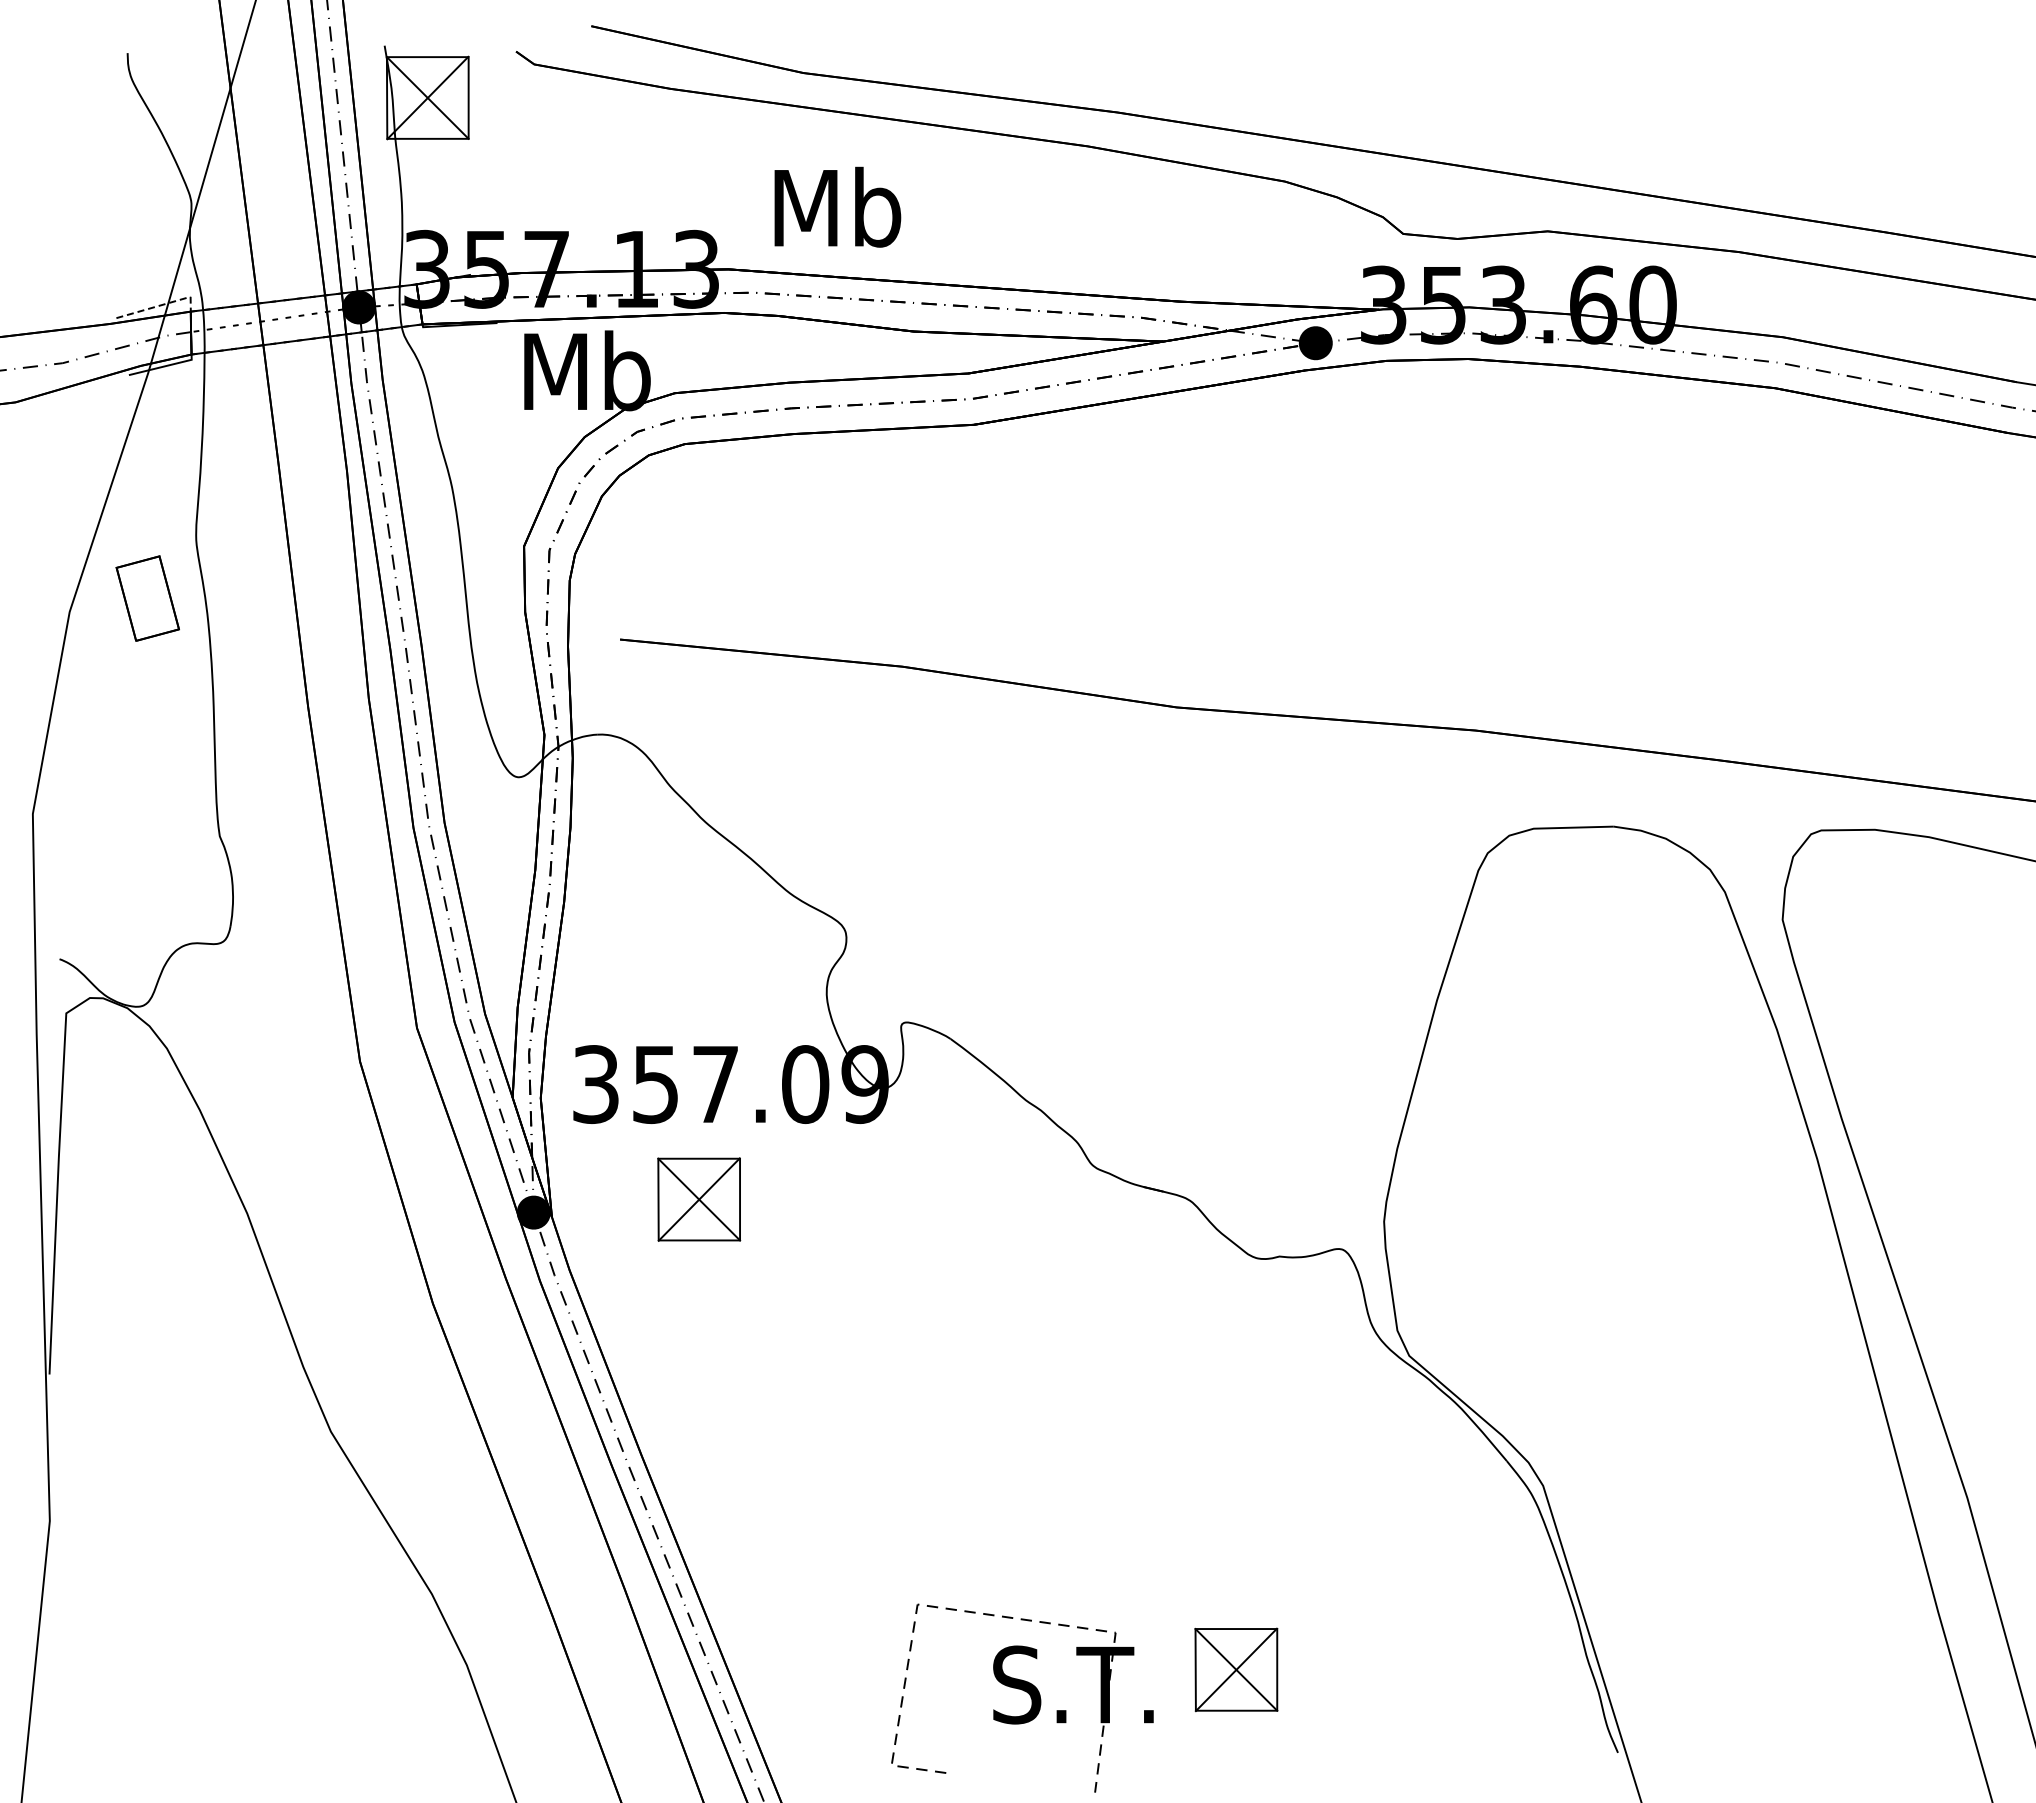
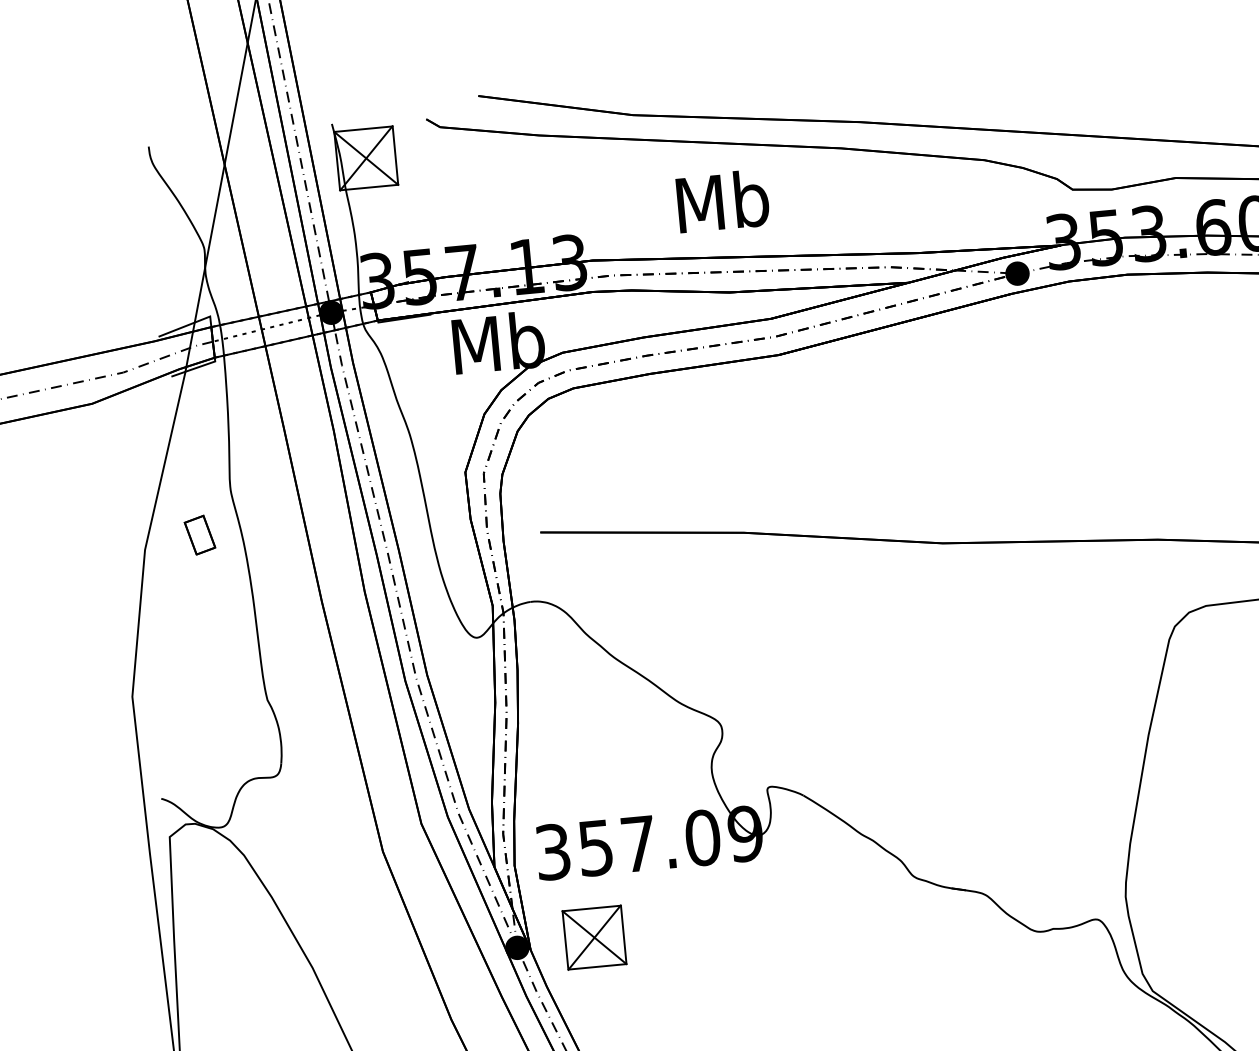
text: (837, 206) -> (722, 200), moved
line: (161, 305) -> (189, 324), dashed -> solid
part: (147, 598) -> (199, 535), size x0.62
part: (699, 1199) -> (594, 937), moved

